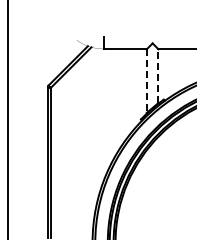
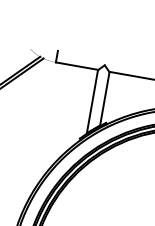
line: (158, 76) -> (104, 99), dashed -> solid
line: (146, 81) -> (92, 101), dashed -> solid

